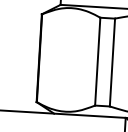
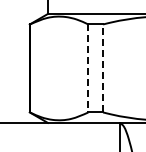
line: (97, 61) -> (88, 68), solid -> dashed
line: (112, 62) -> (103, 68), solid -> dashed

